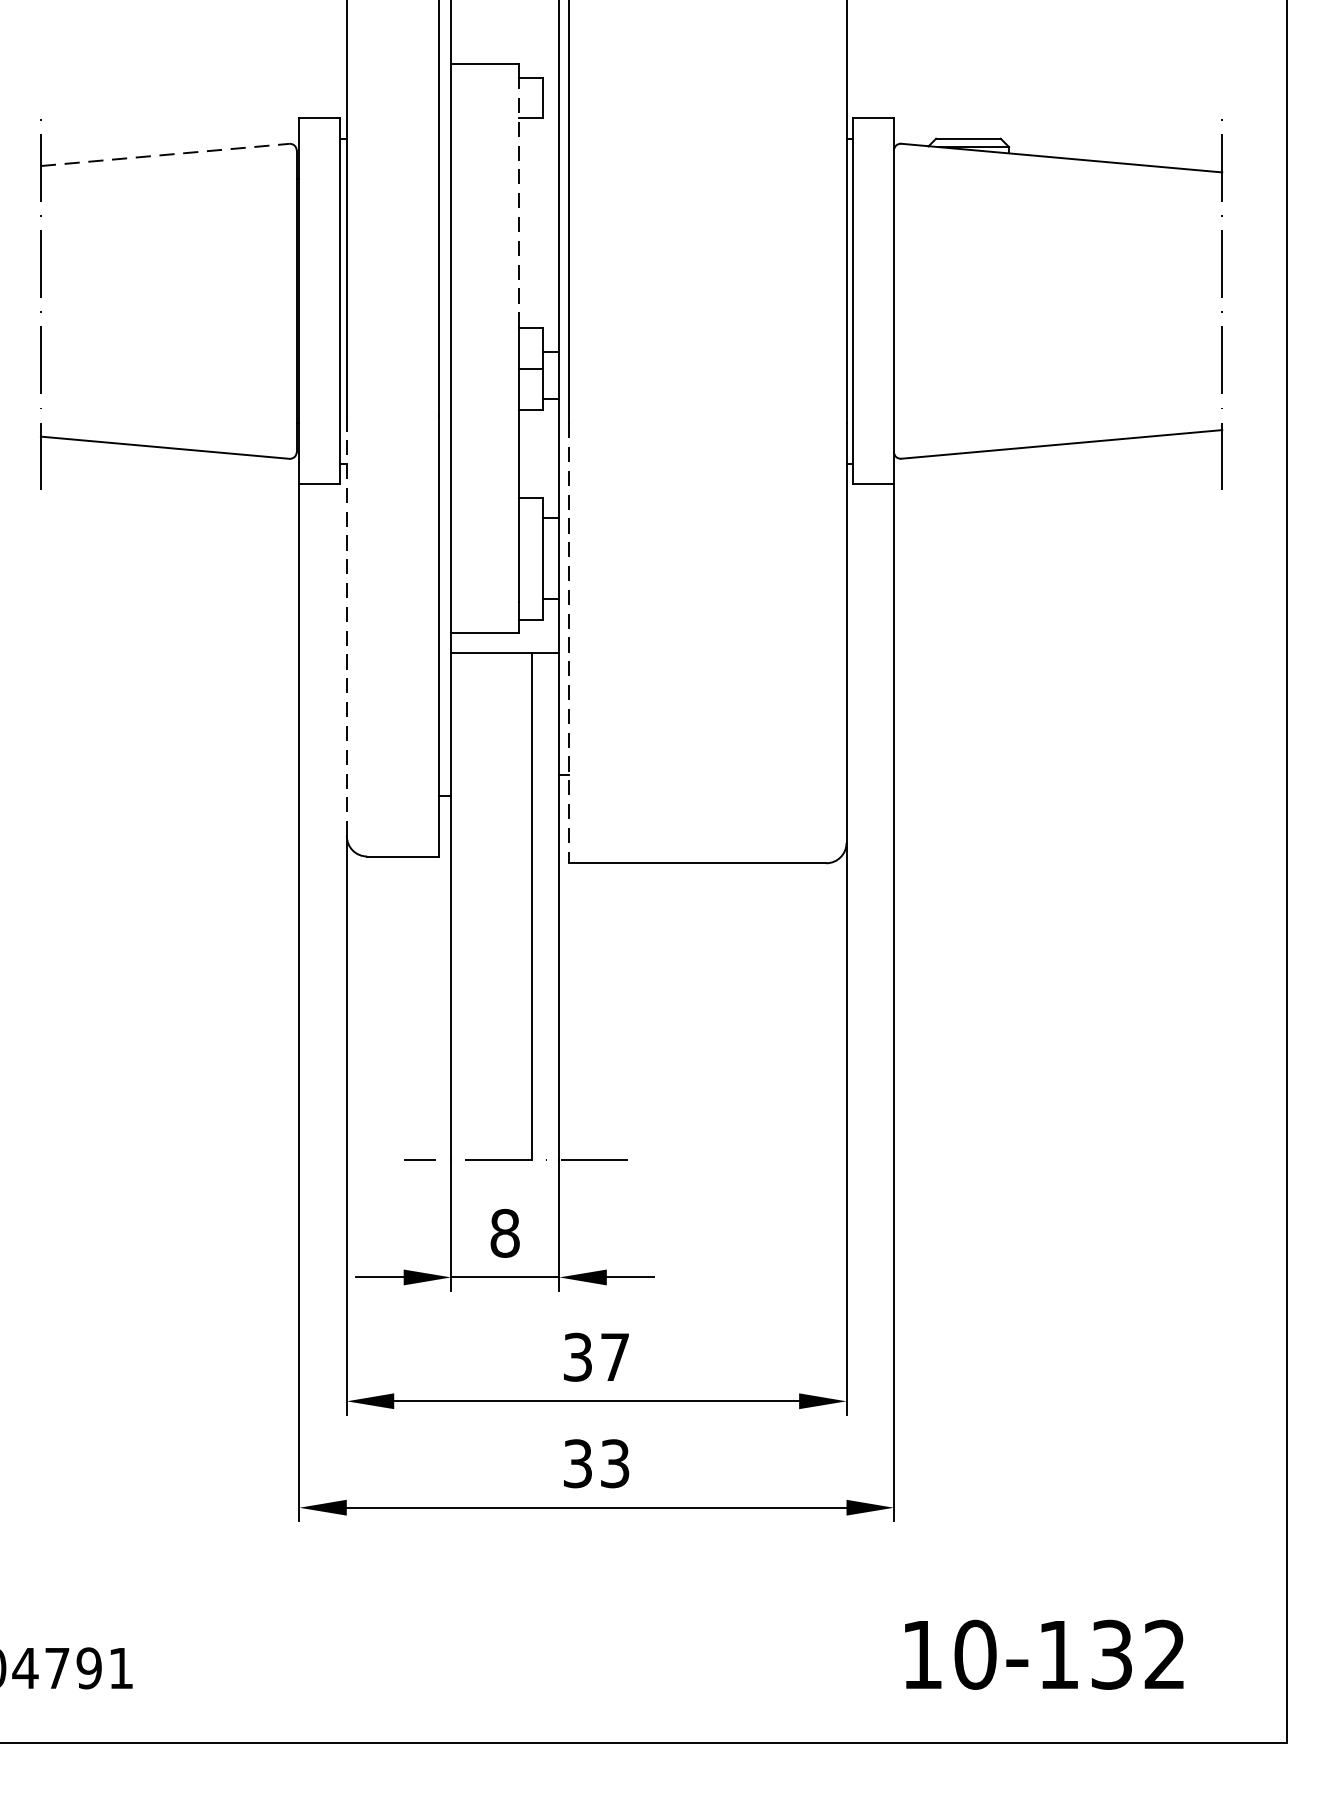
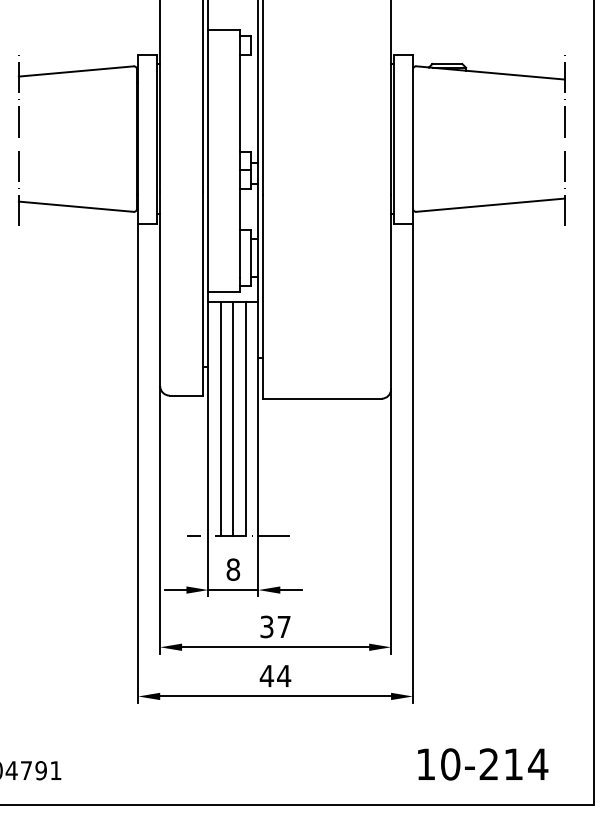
line: (165, 154) -> (76, 71), dashed -> solid
line: (518, 202) -> (239, 93), dashed -> solid
line: (347, 626) -> (160, 289), dashed -> solid
line: (568, 644) -> (262, 297), dashed -> solid
line: (477, 906) -> (220, 418), added
line: (505, 906) -> (233, 418), added
text: (596, 1462) -> (275, 675), 33 -> 44
text: (1111, 1654) -> (513, 764), 10-132 -> 10-214

